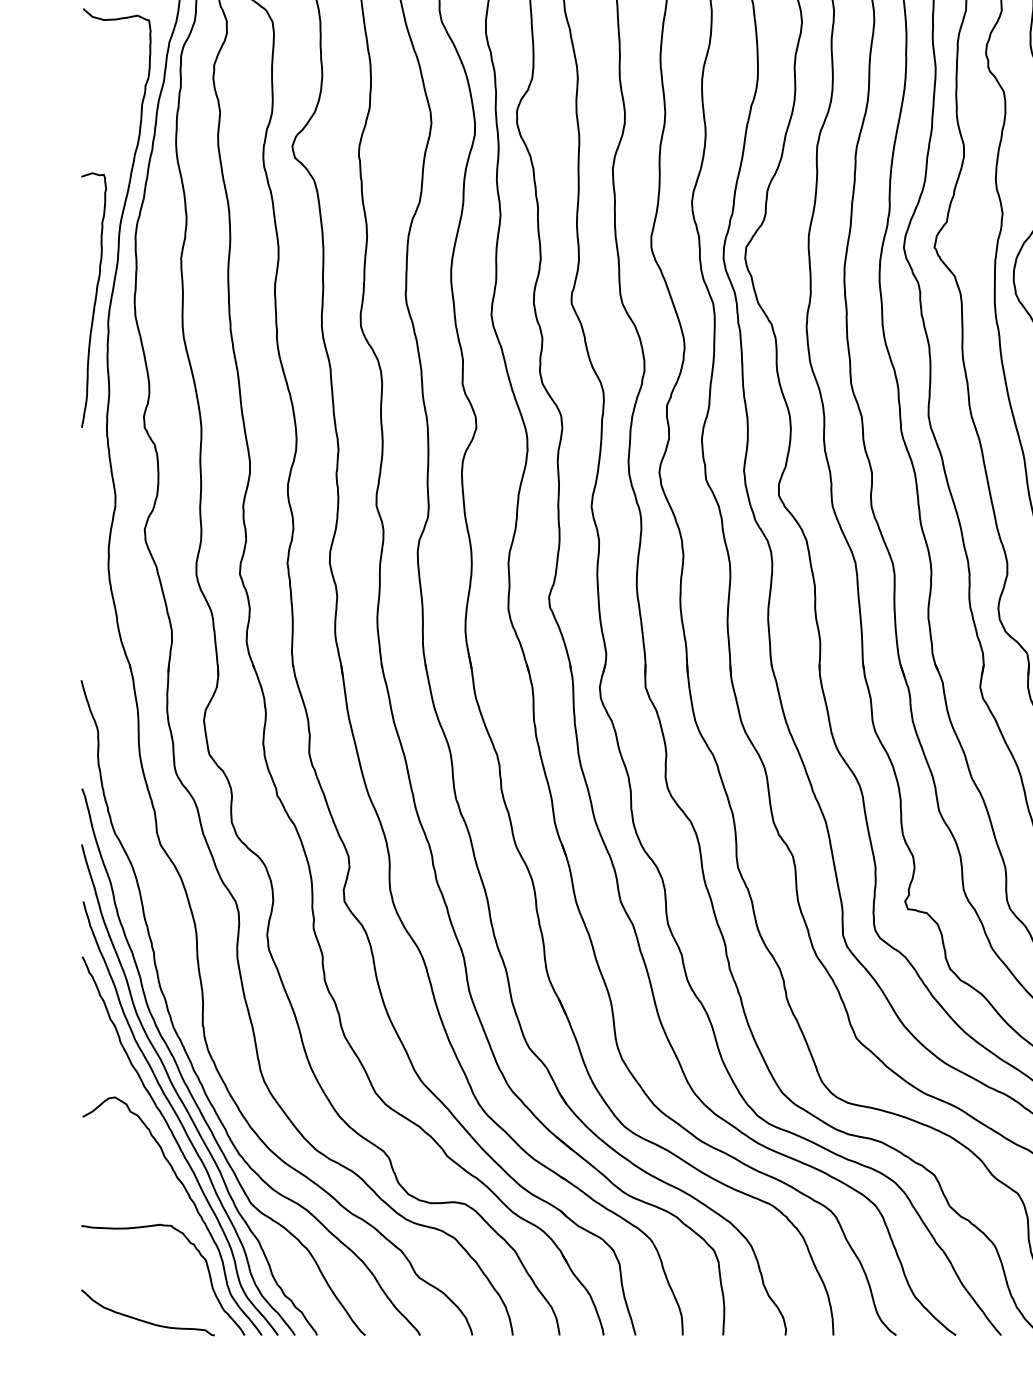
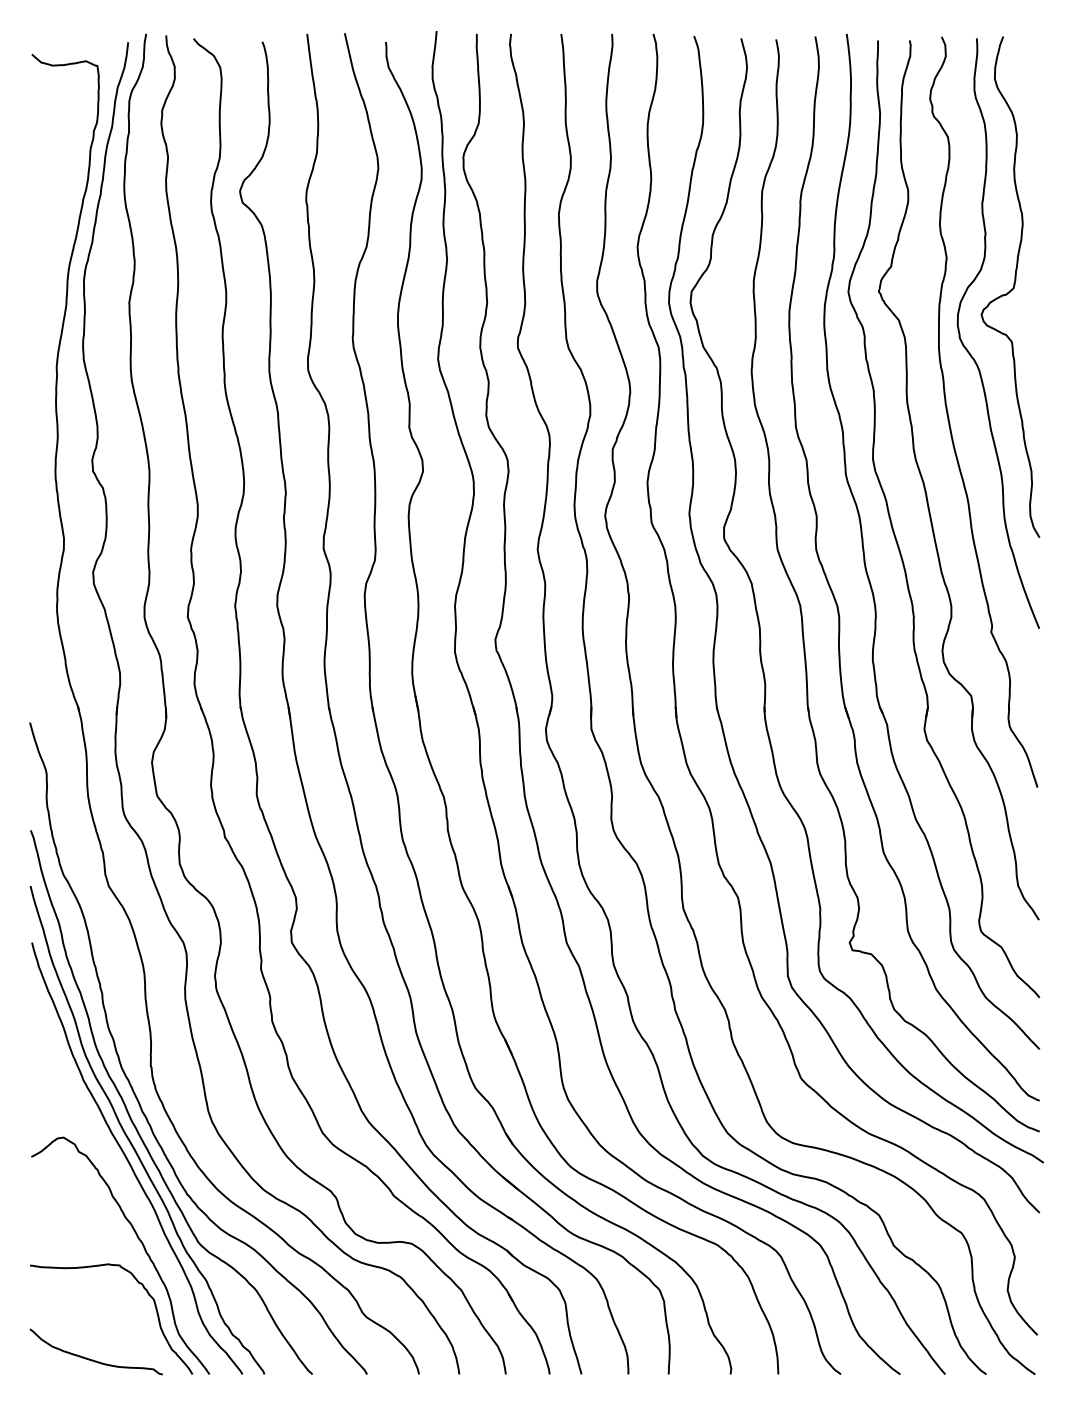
curve: (94, 300) -> (43, 344), removed
curve: (179, 1145) -> (127, 1185), removed

